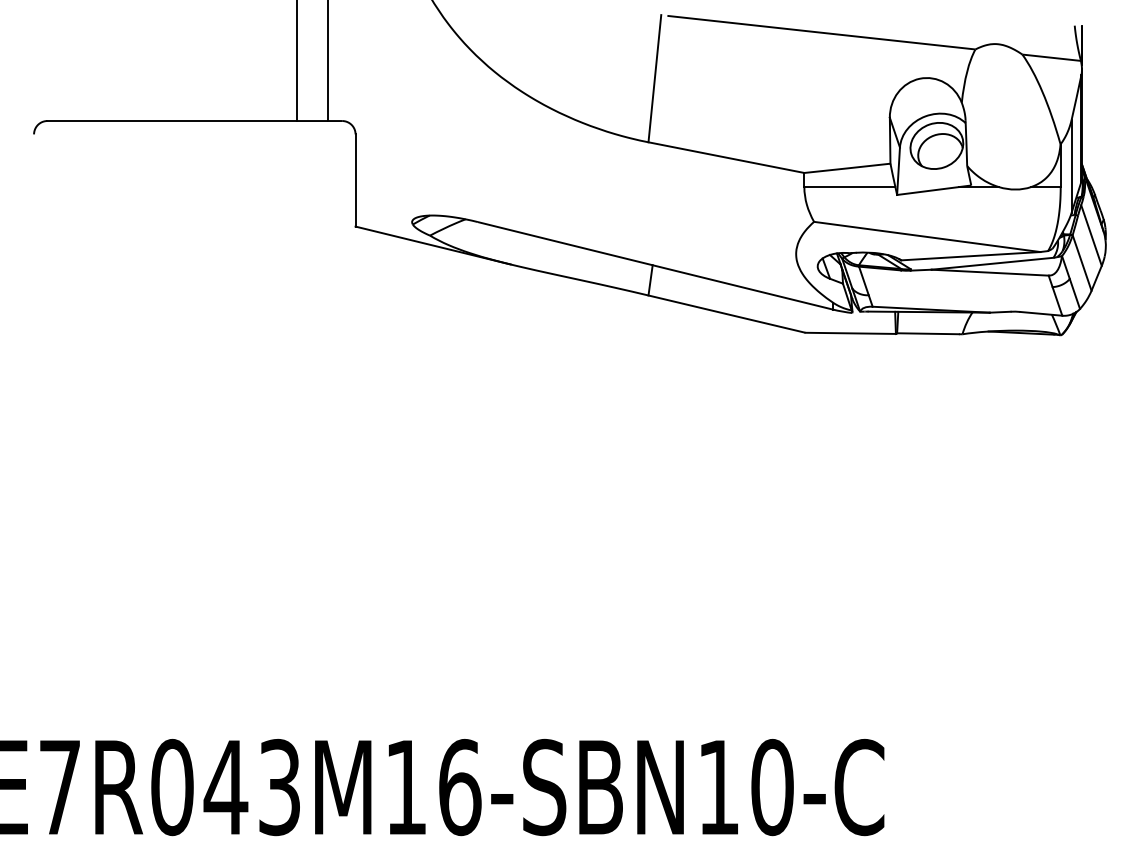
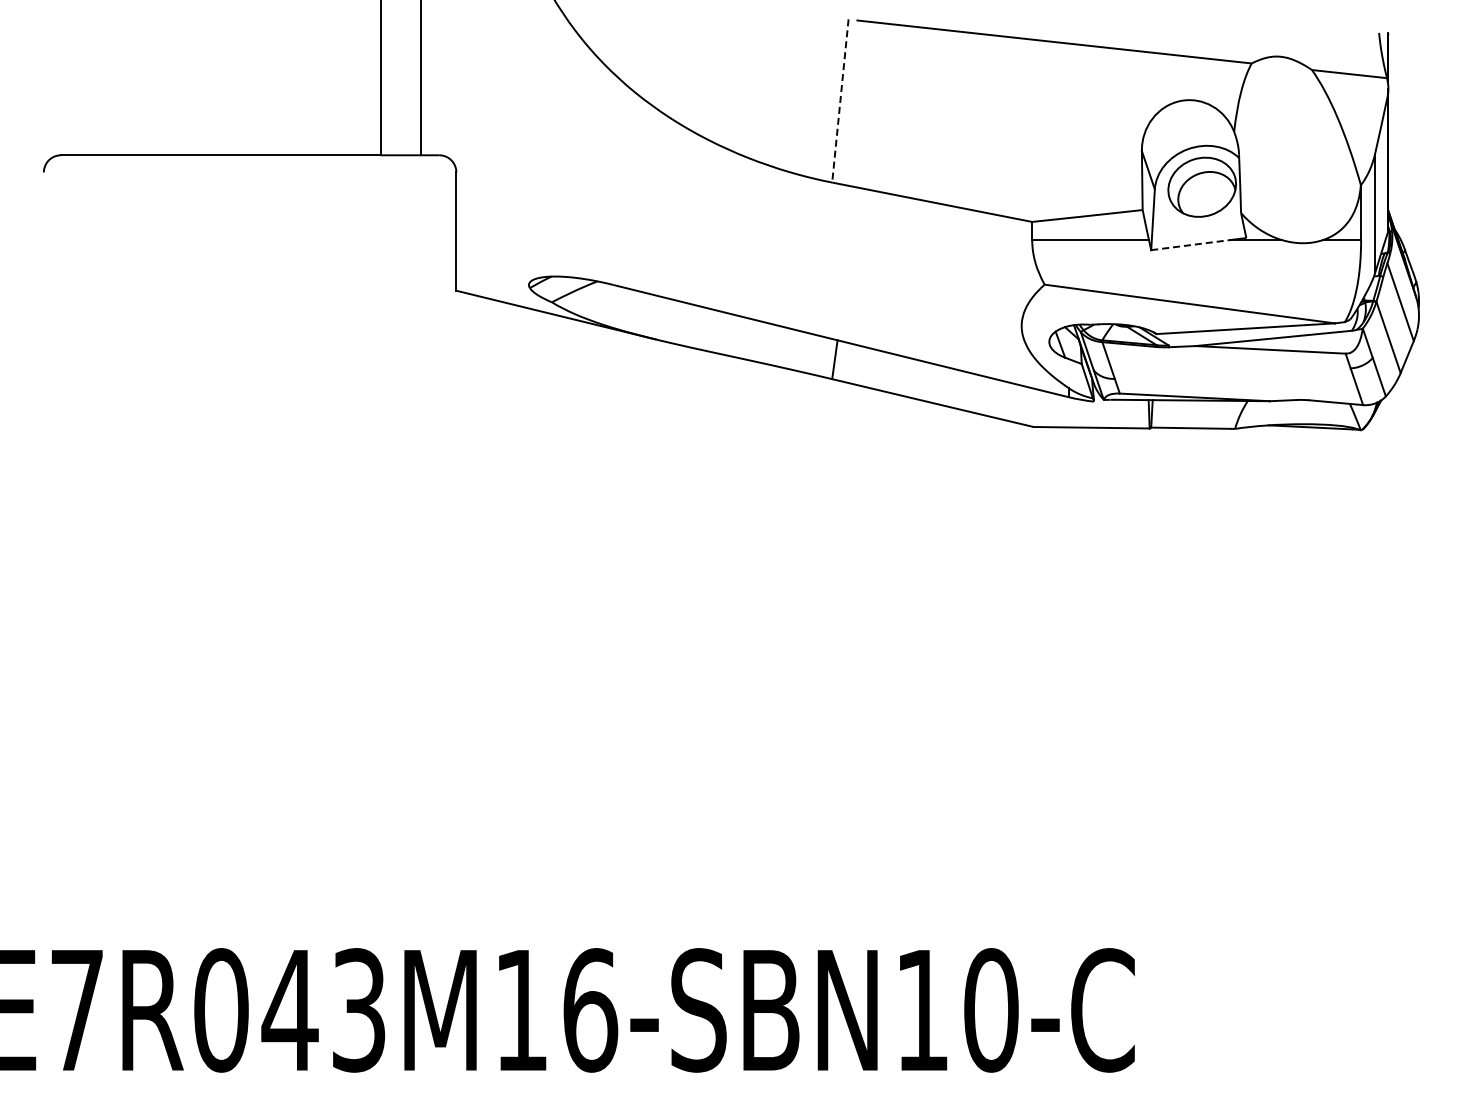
line: (654, 79) -> (840, 101), solid -> dashed
line: (927, 191) -> (1190, 245), solid -> dashed

